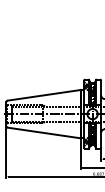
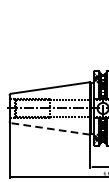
line: (44, 132) -> (50, 128), solid -> dashed

